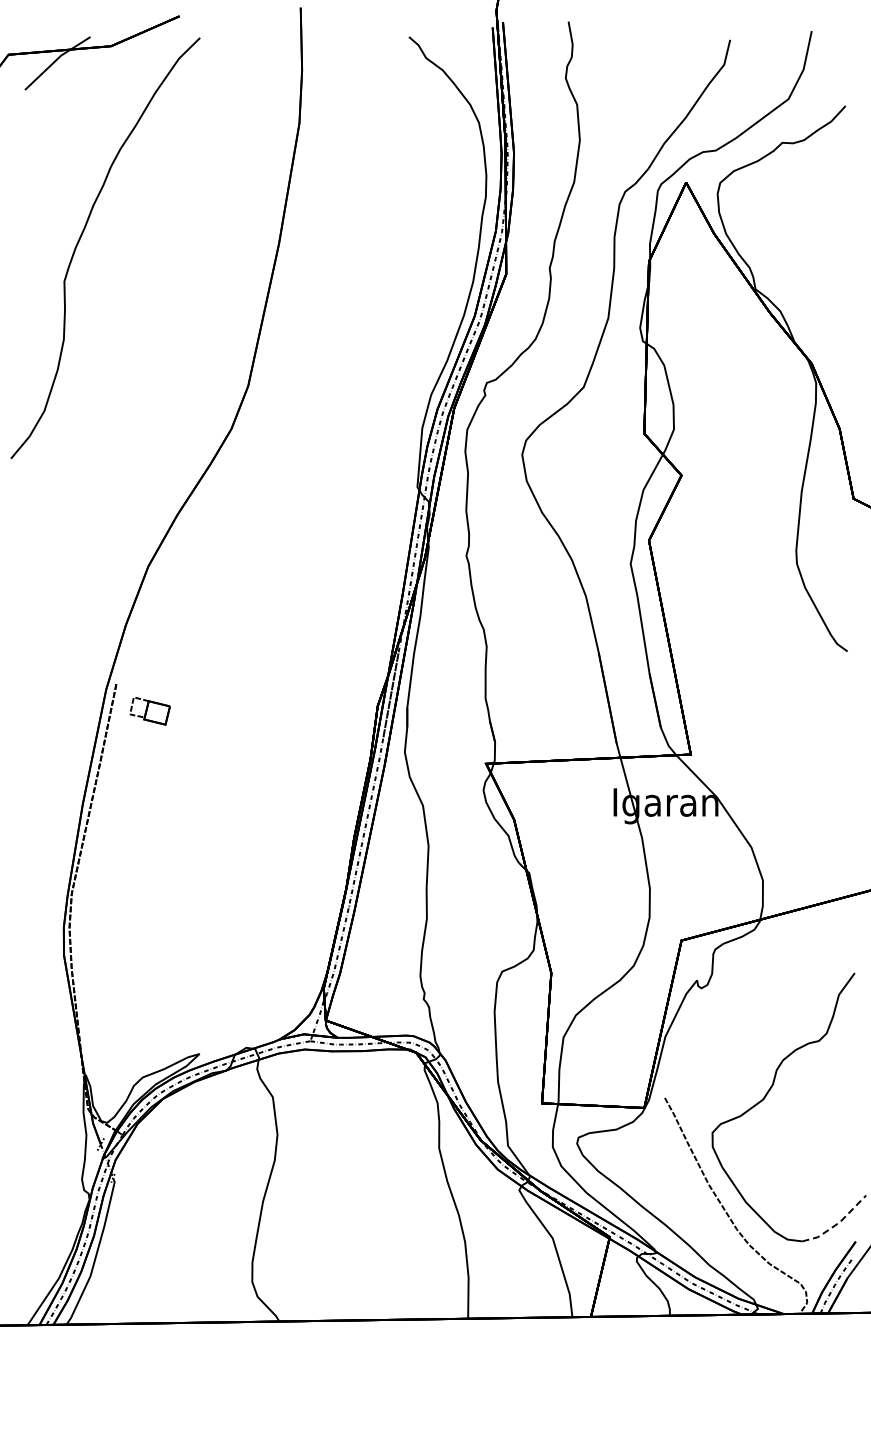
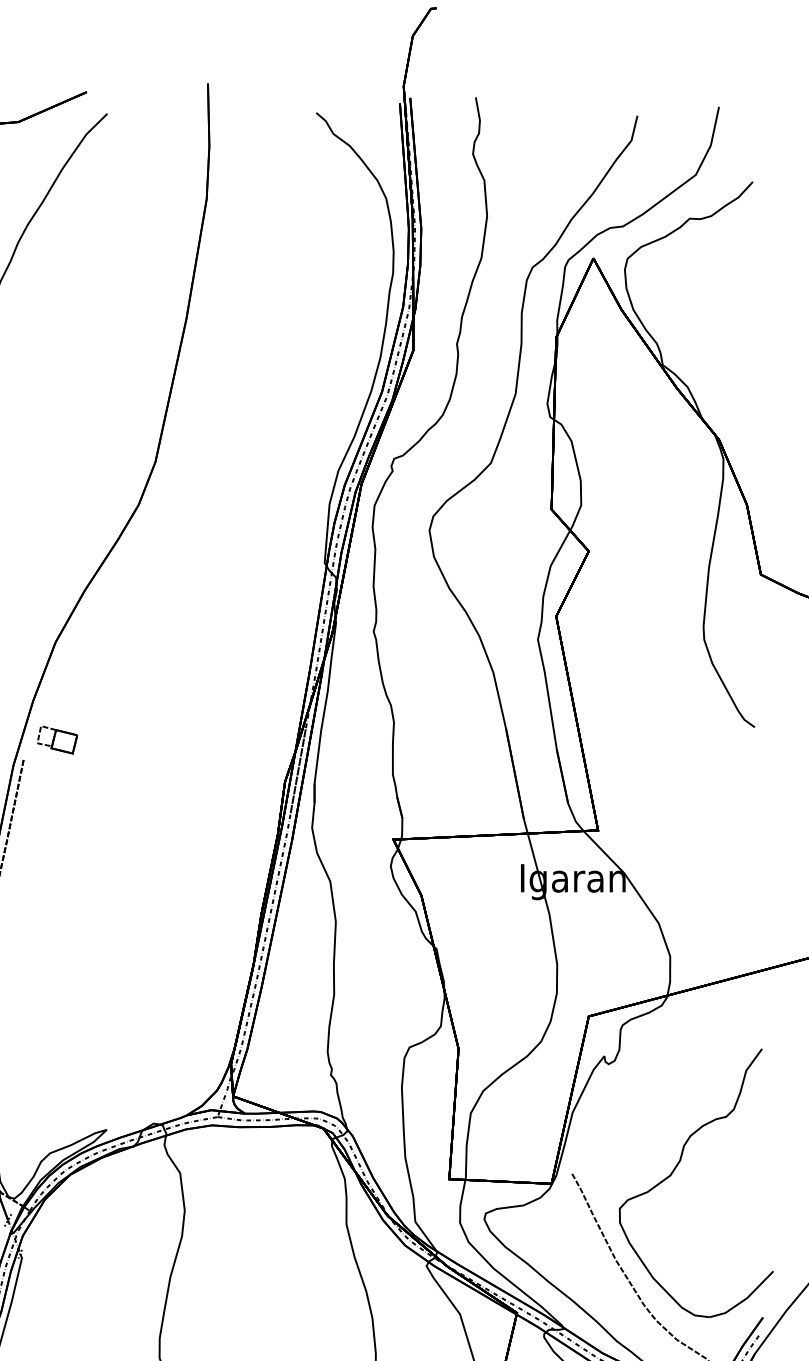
part: (149, 711) -> (56, 740), moved
line: (837, 1223) -> (744, 1299), dashed -> solid

